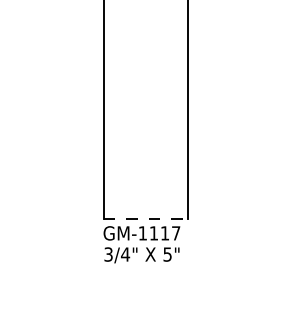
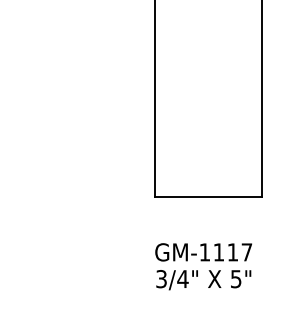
line: (146, 219) -> (209, 196), dashed -> solid
text: (141, 244) -> (203, 266), moved

